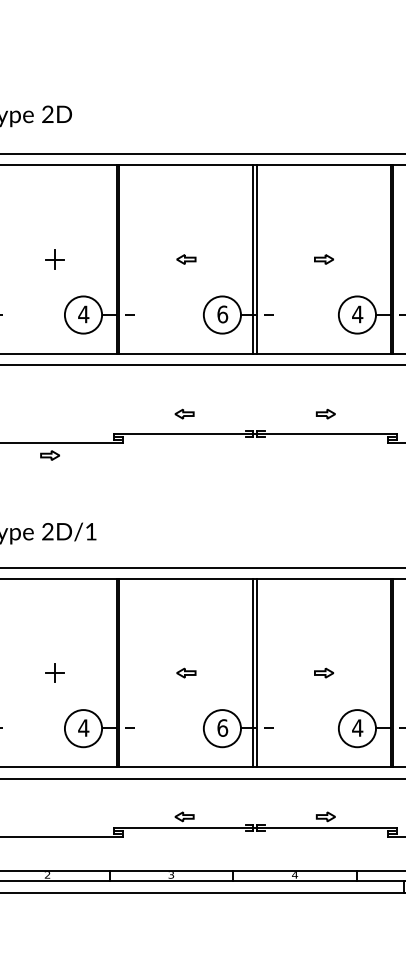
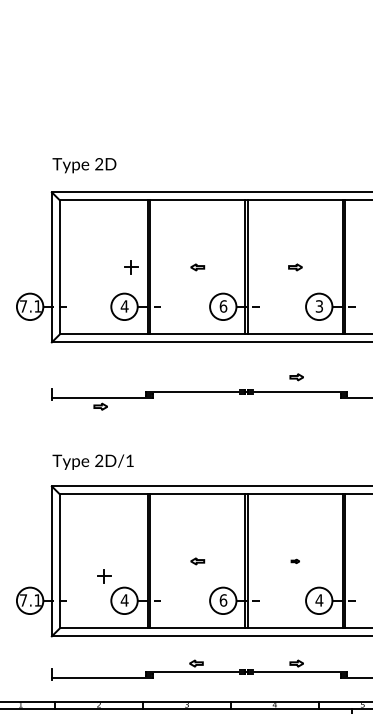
part: (55, 259) -> (131, 267), moved
text: (357, 314) -> (319, 306), 4 -> 3
part: (184, 414) -> (196, 377), removed
part: (55, 673) -> (104, 576), moved
part: (324, 673) -> (295, 561), size x0.6

